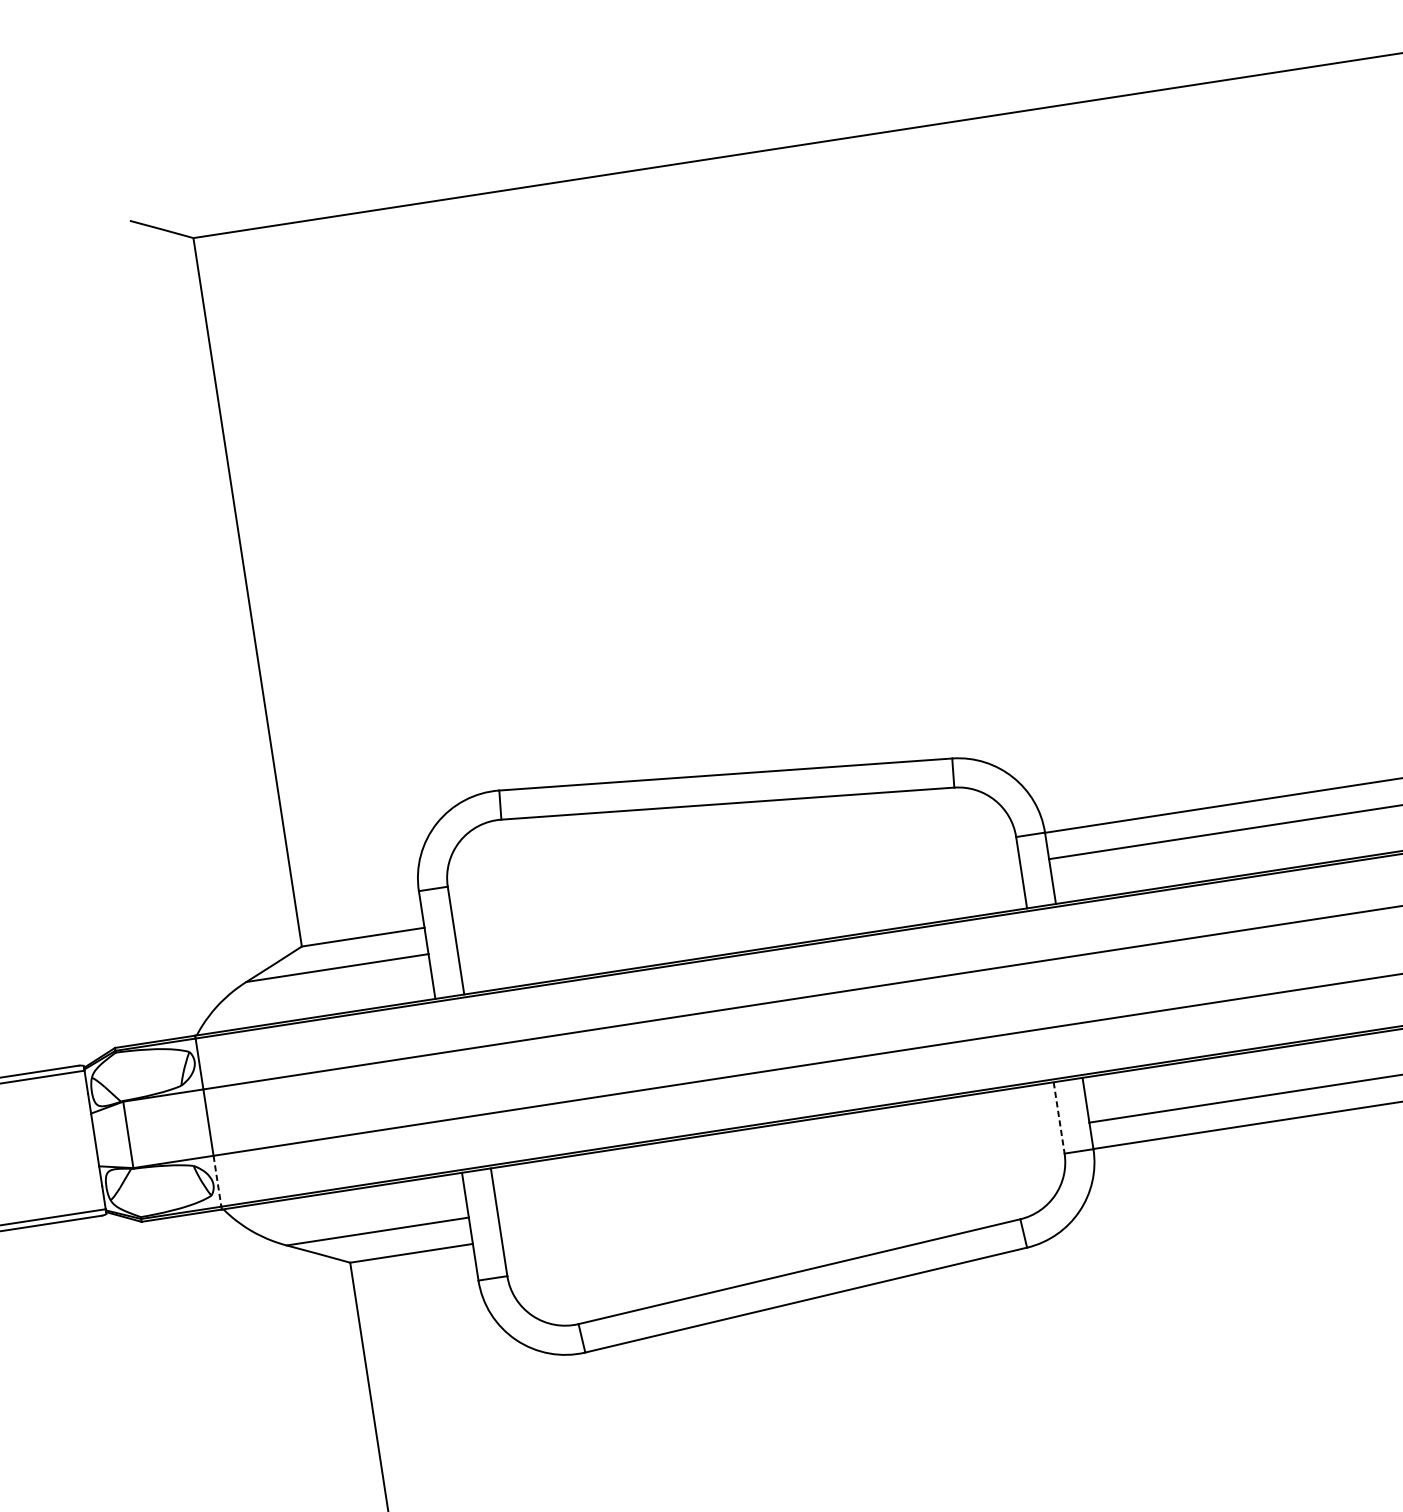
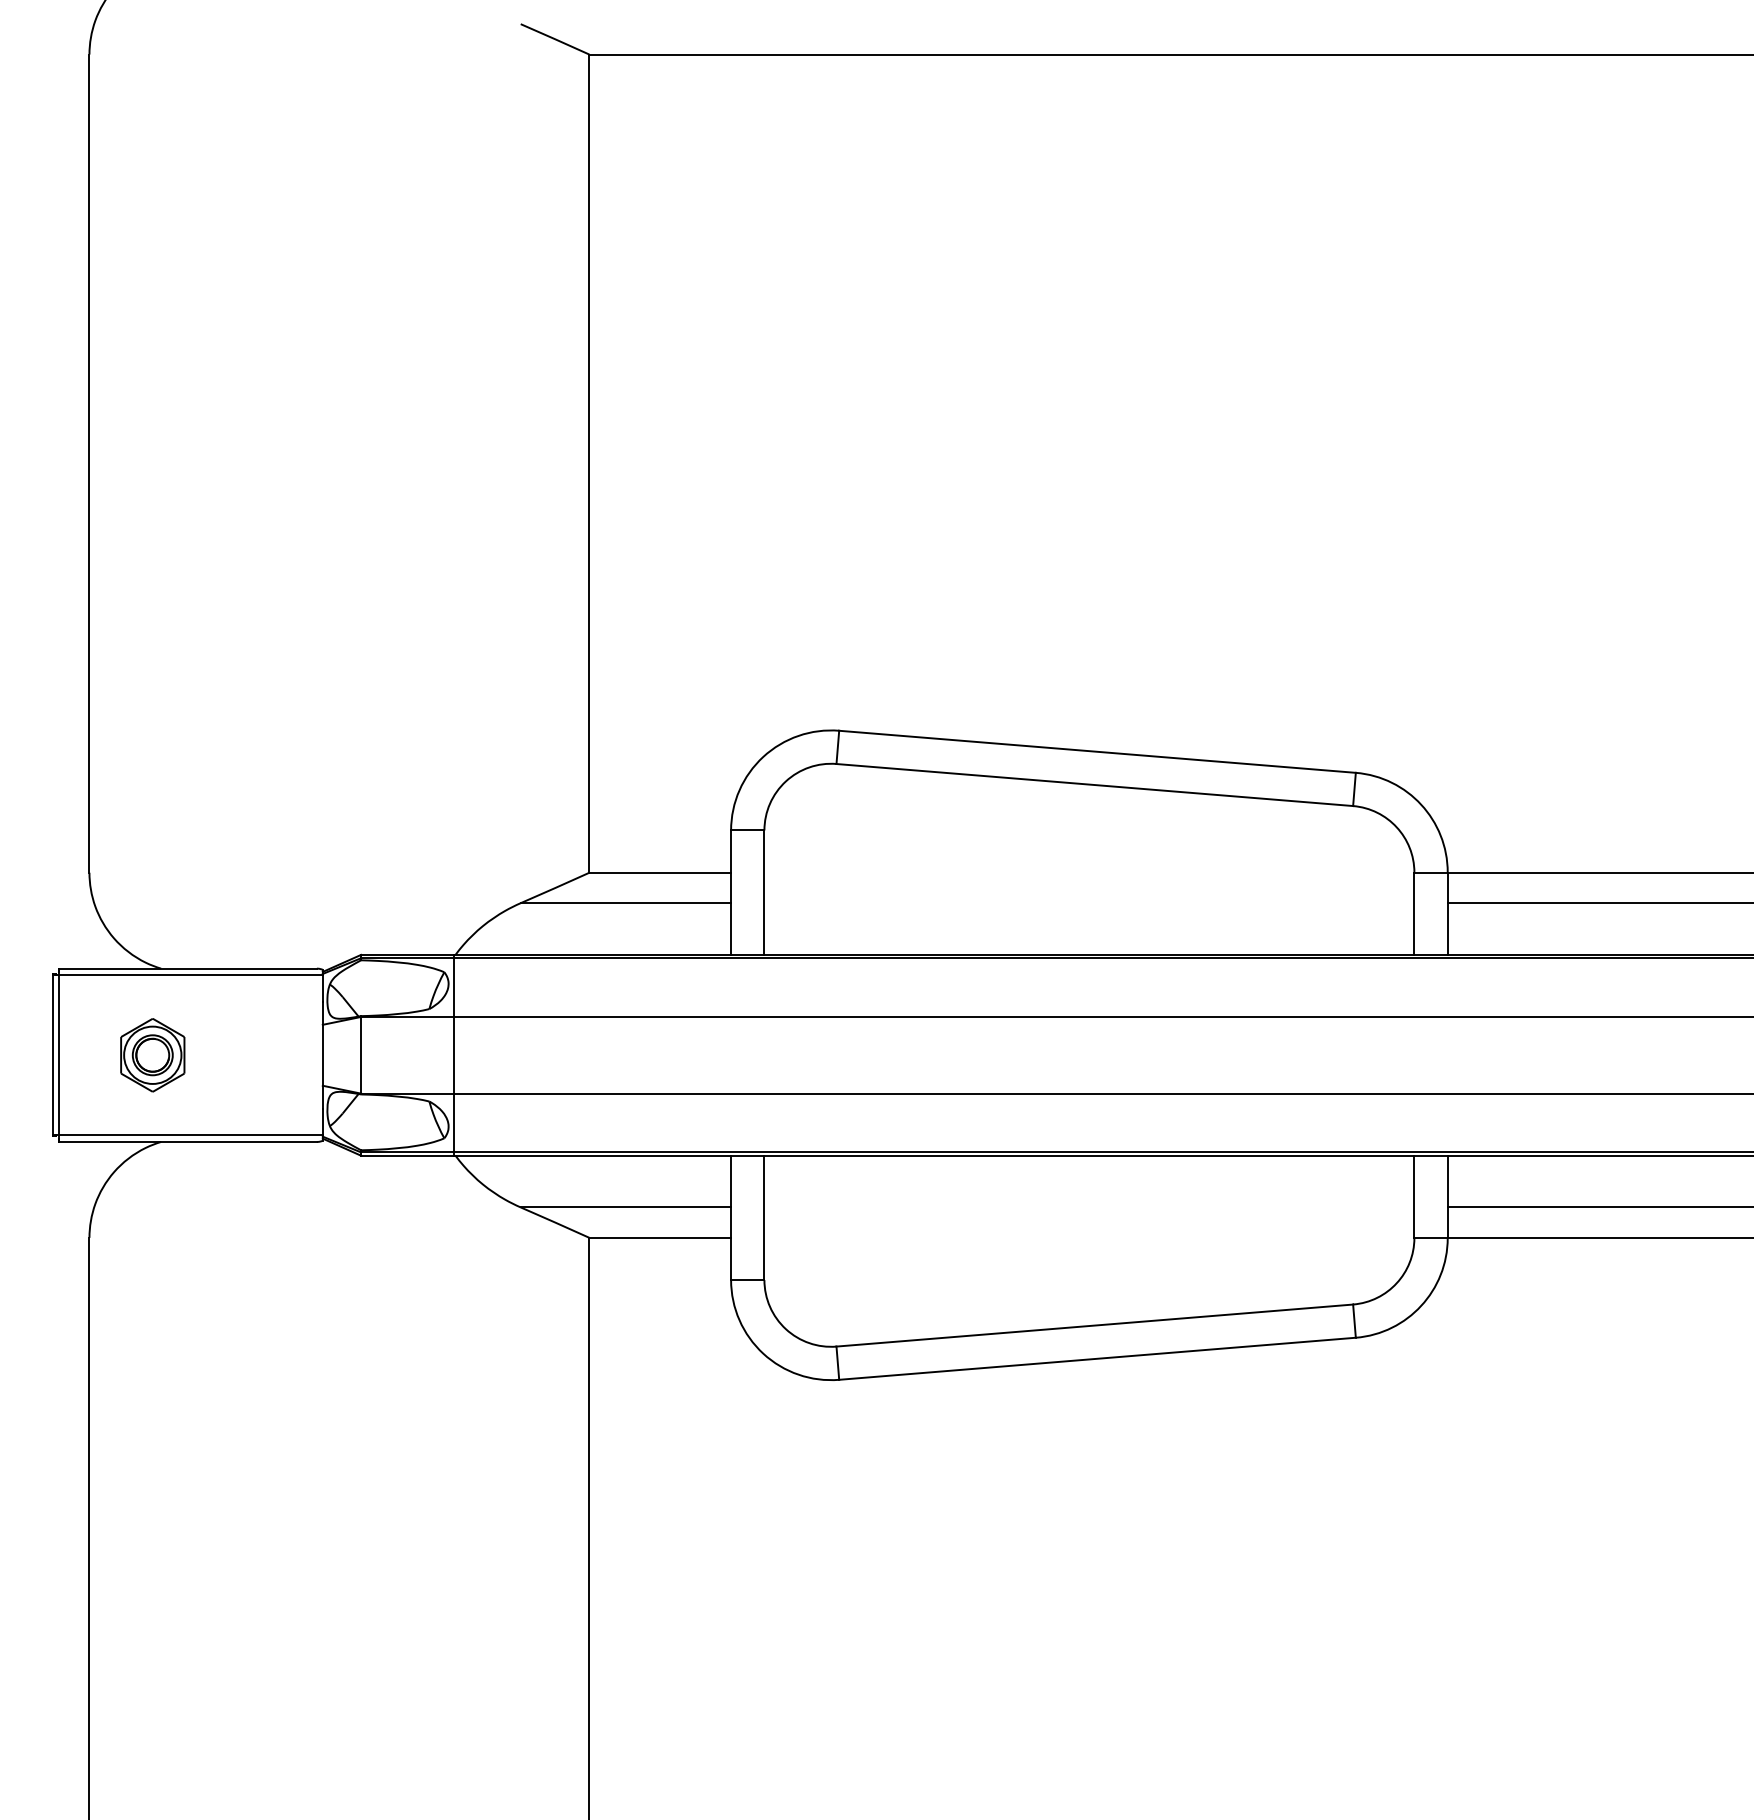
line: (1059, 1118) -> (1414, 1197), dashed -> solid
line: (217, 1181) -> (453, 1123), dashed -> solid

